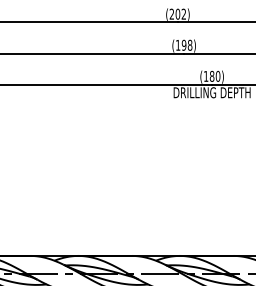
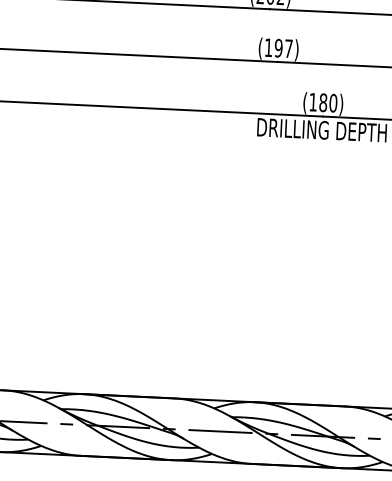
text: (189, 44) -> (287, 47), (198) -> (197)

